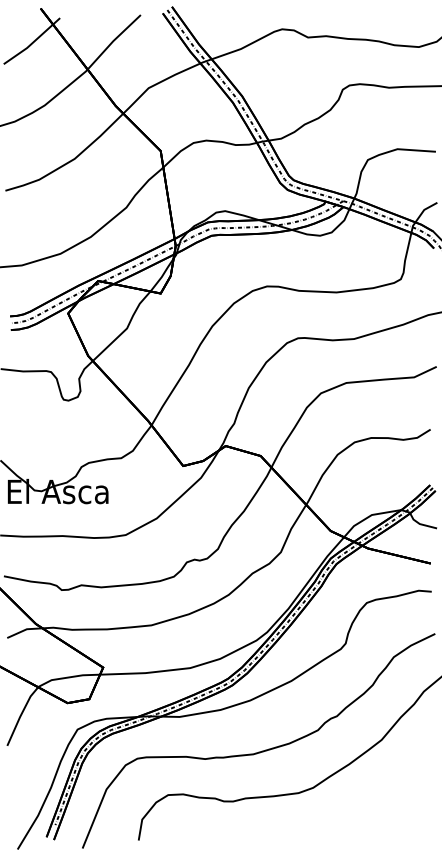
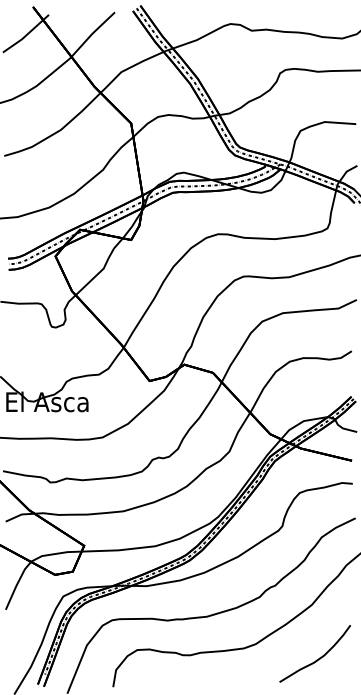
curve: (389, 805) -> (318, 658), added

